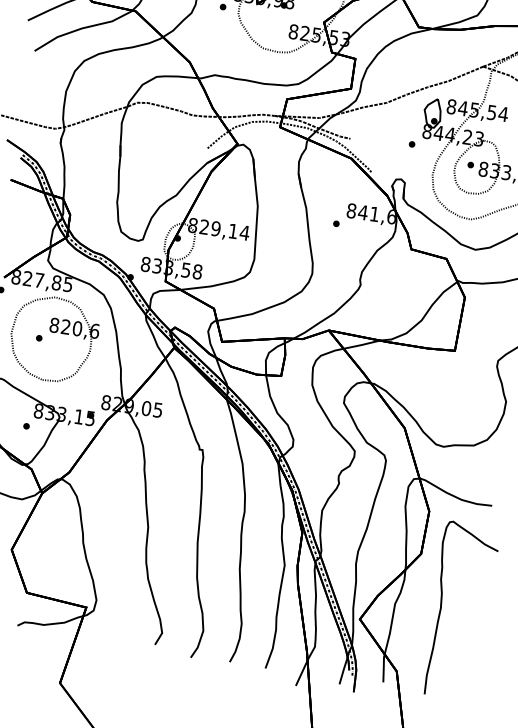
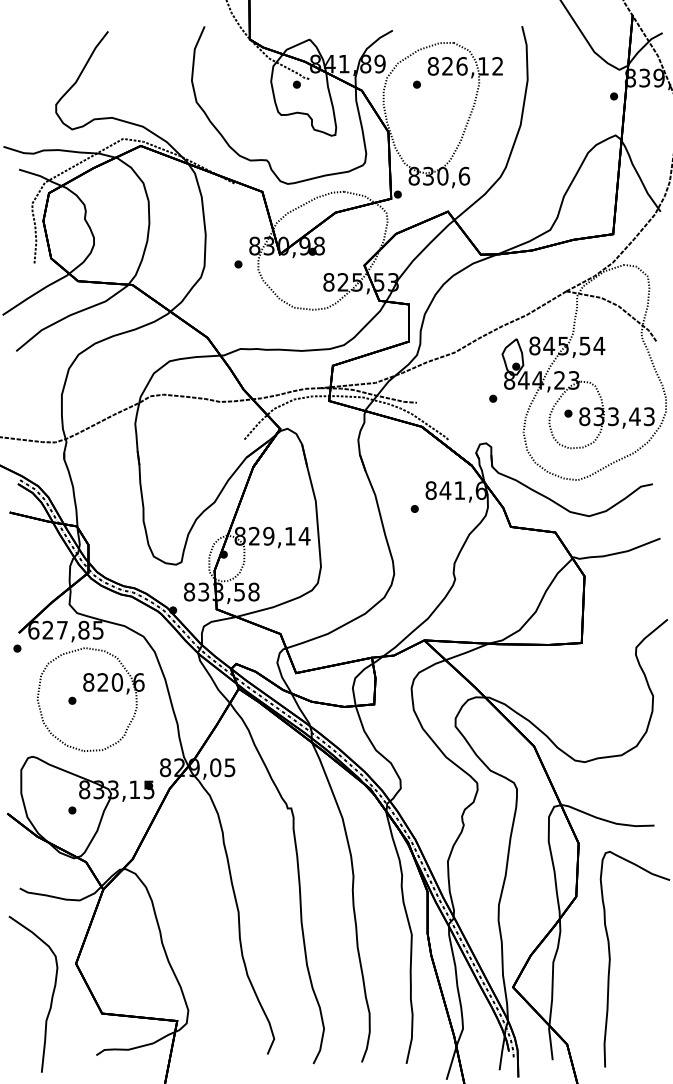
text: (16, 276) -> (33, 629), 827,85 -> 627,85

